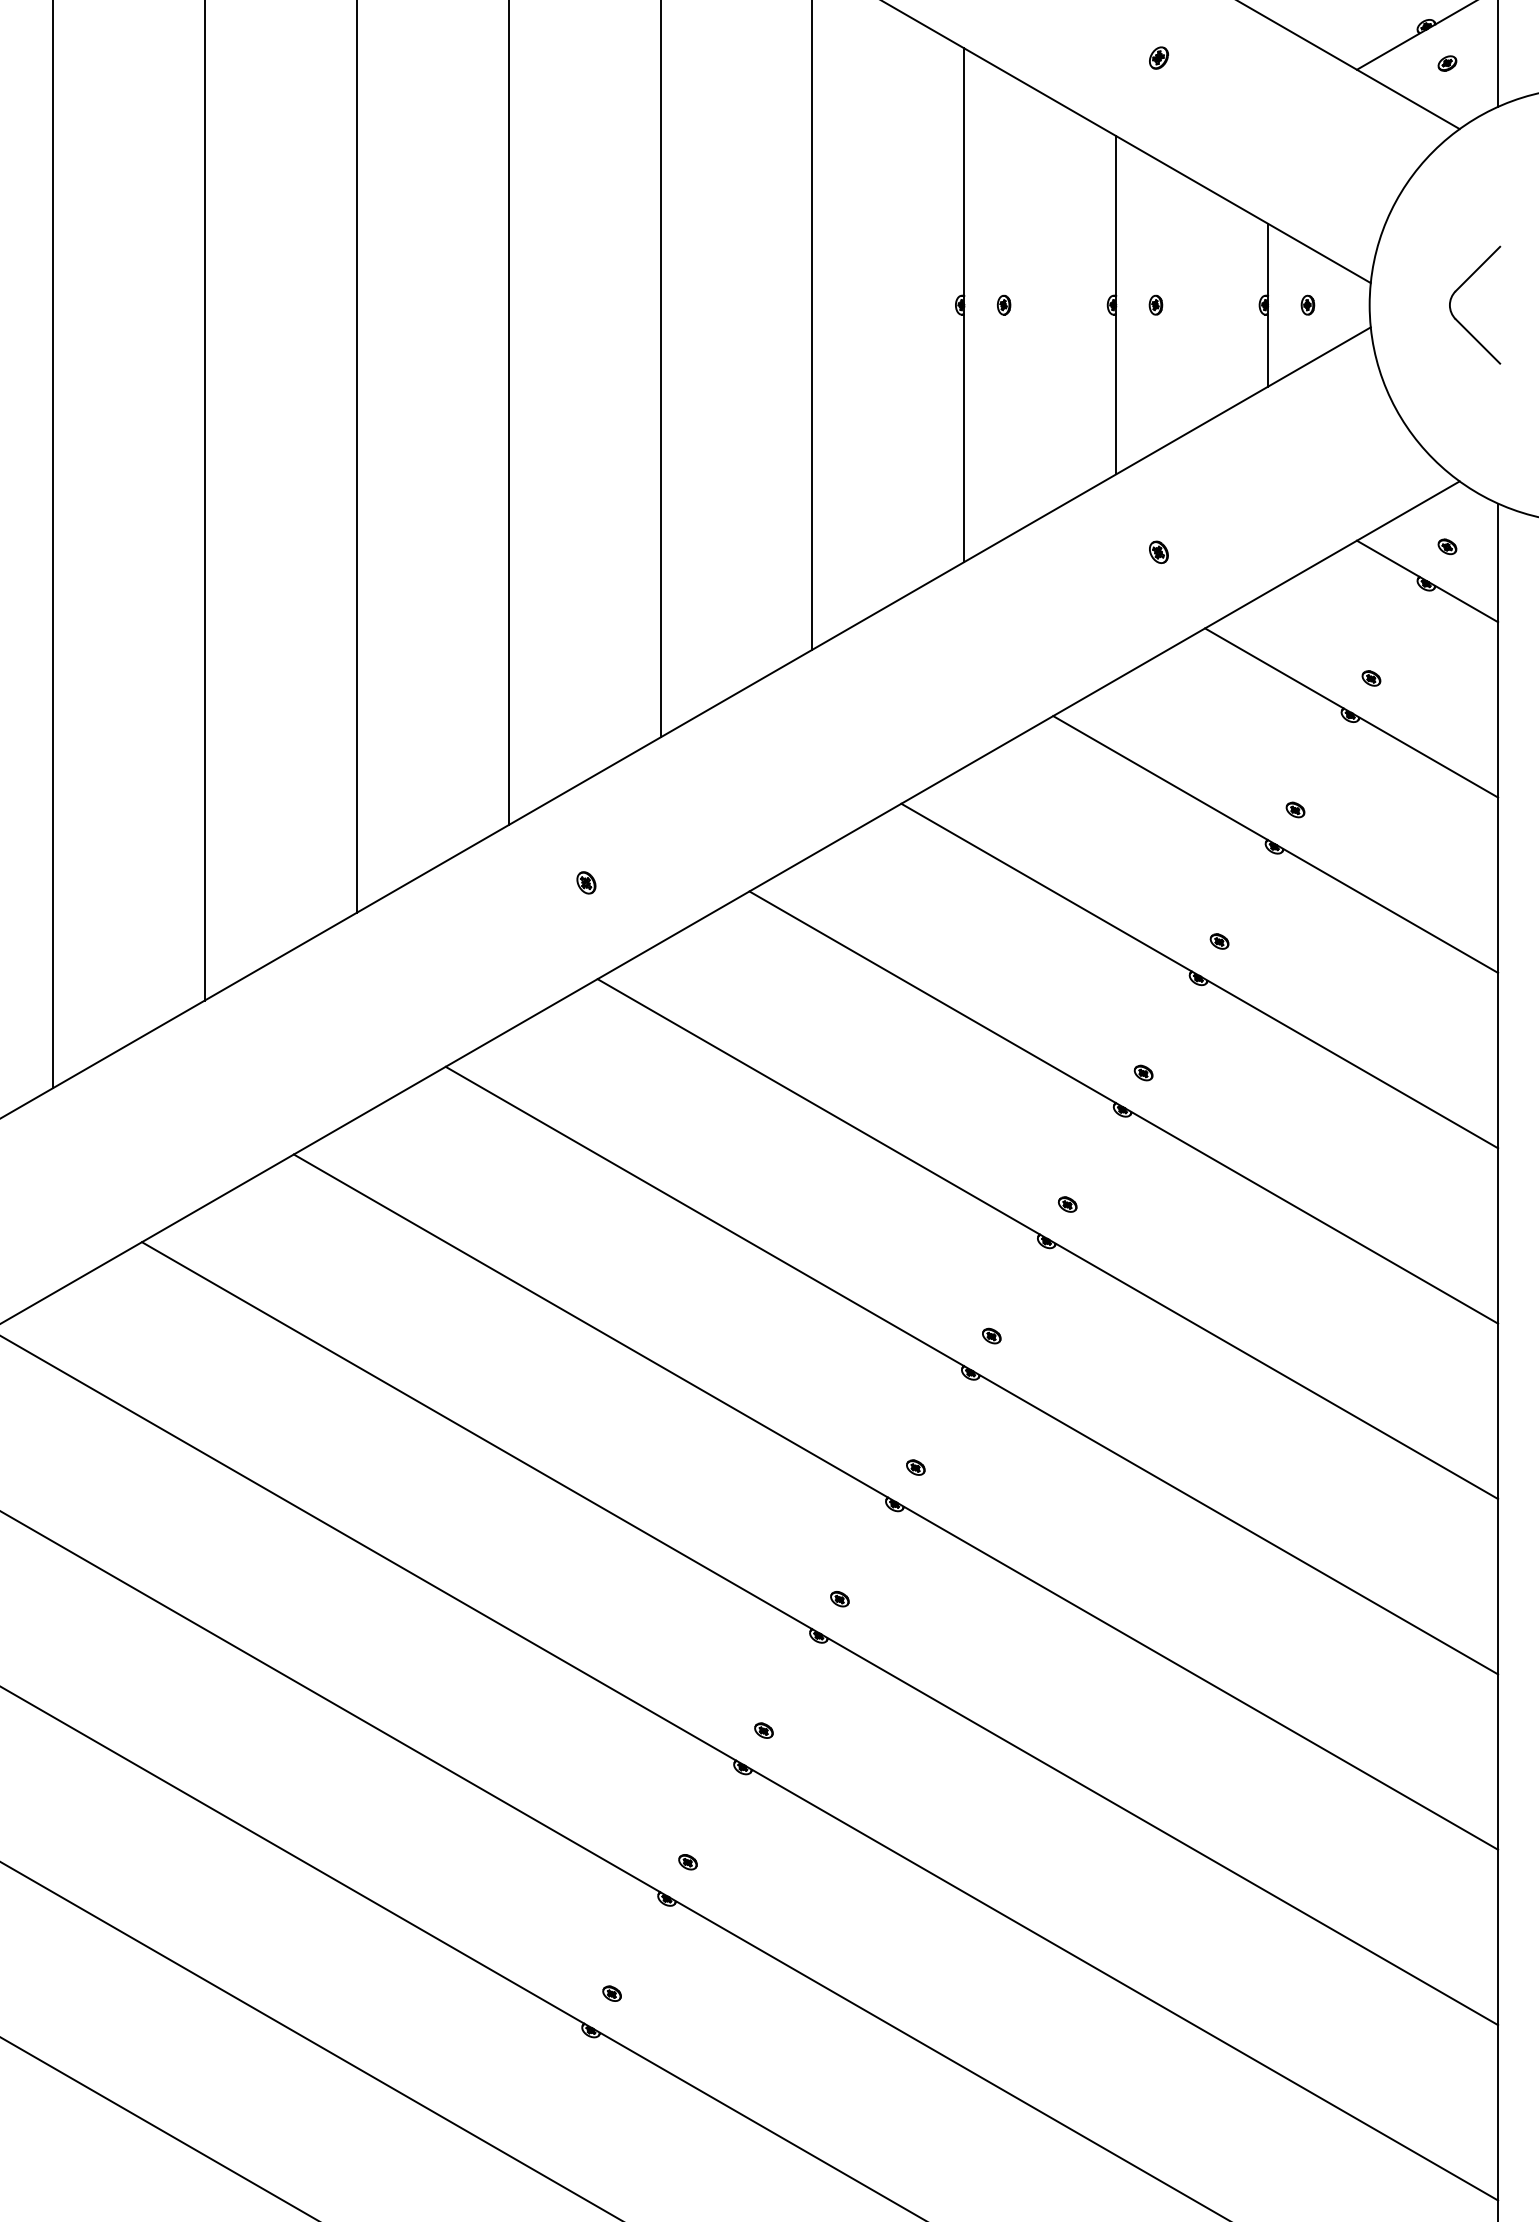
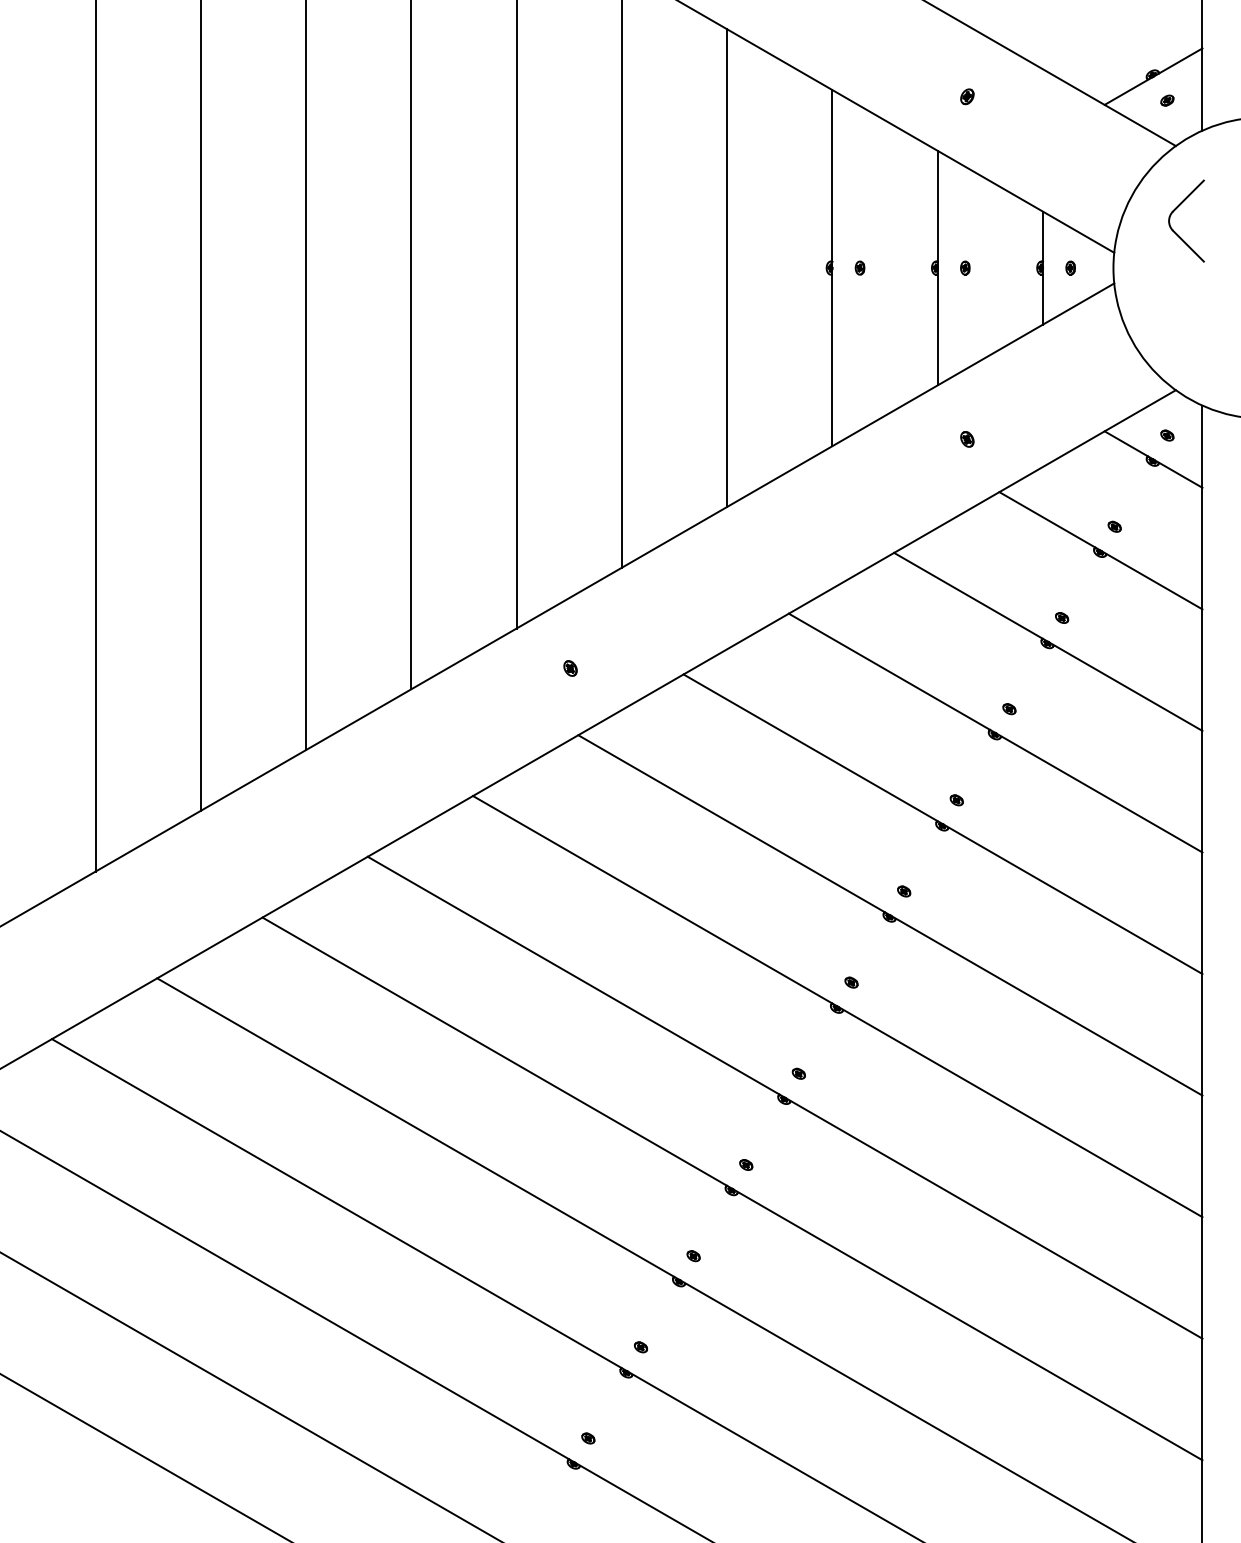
part: (1460, 288) -> (1176, 209), moved

